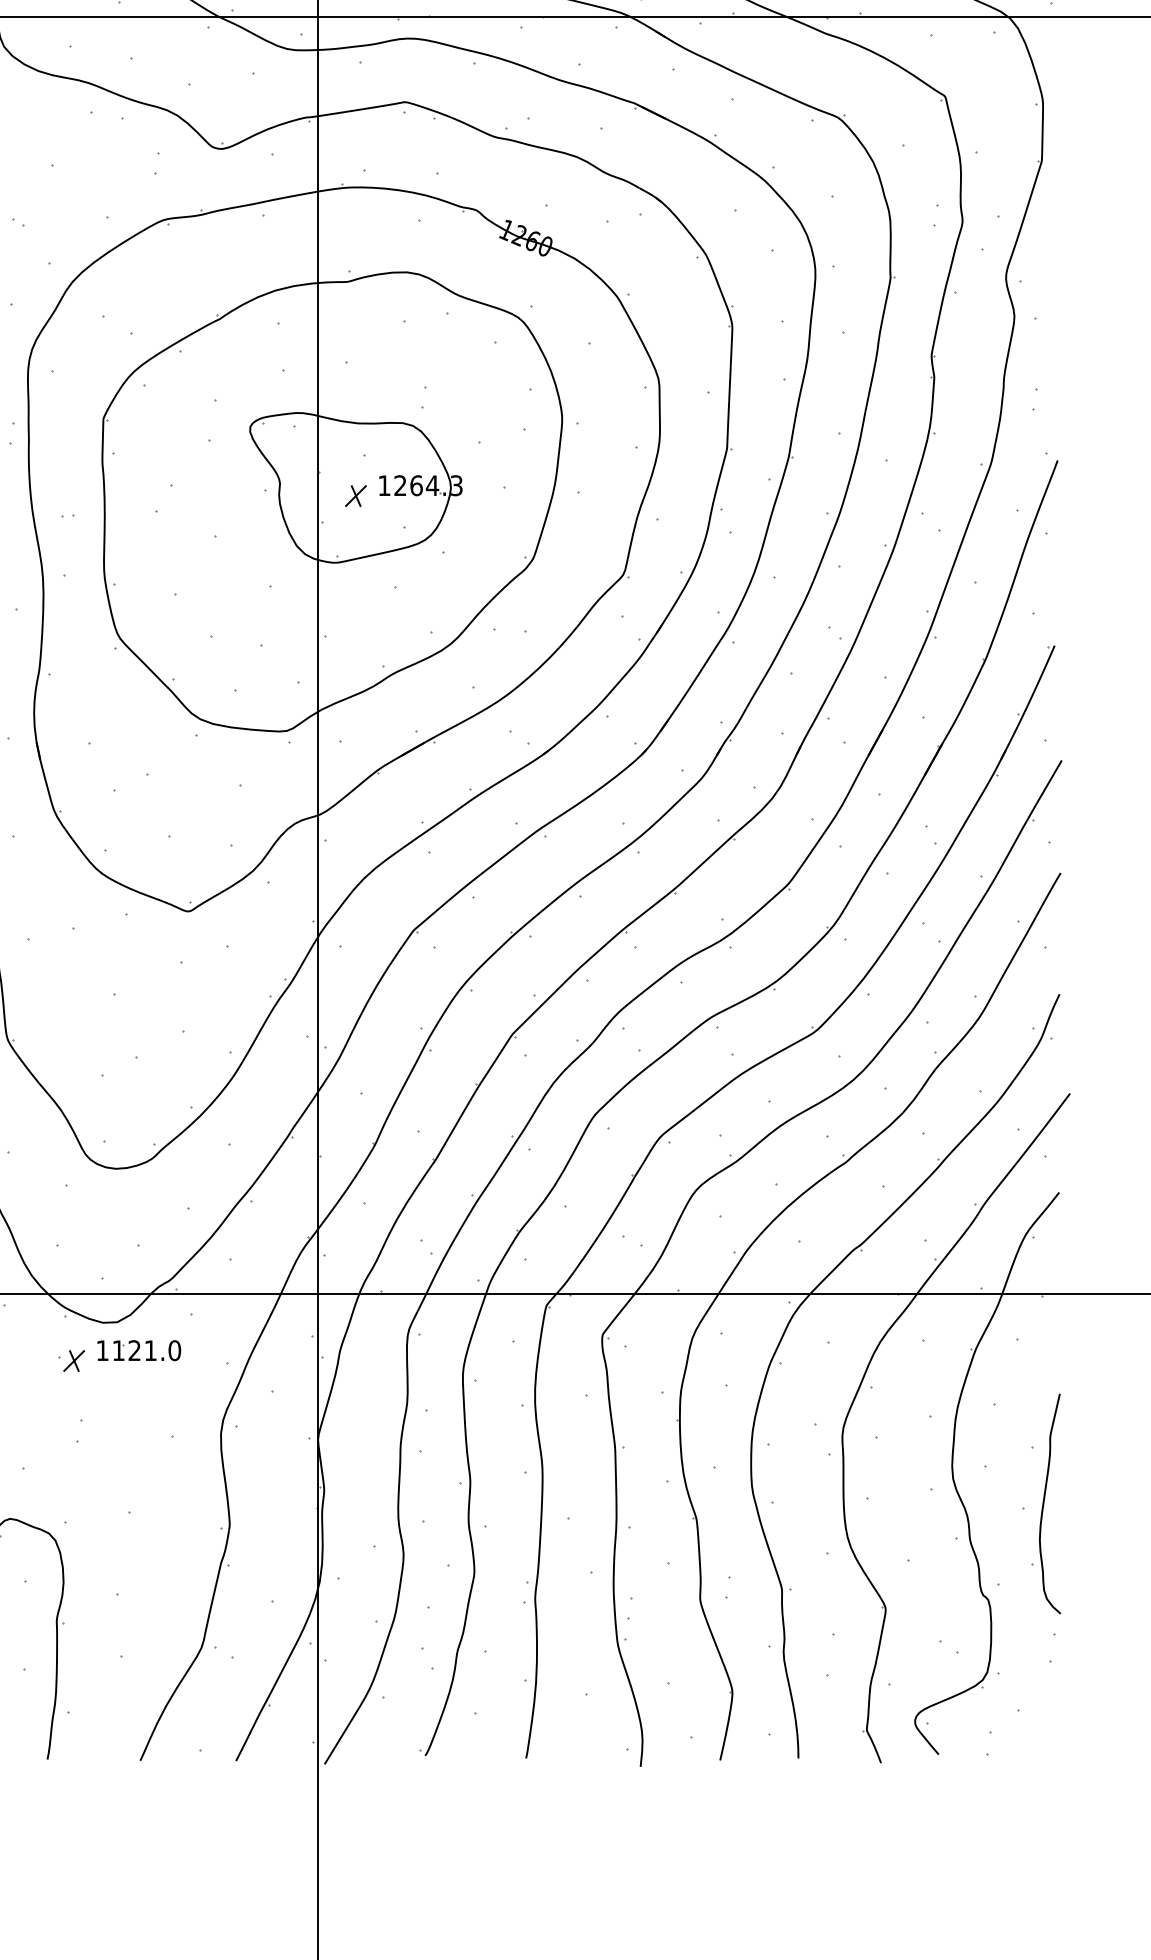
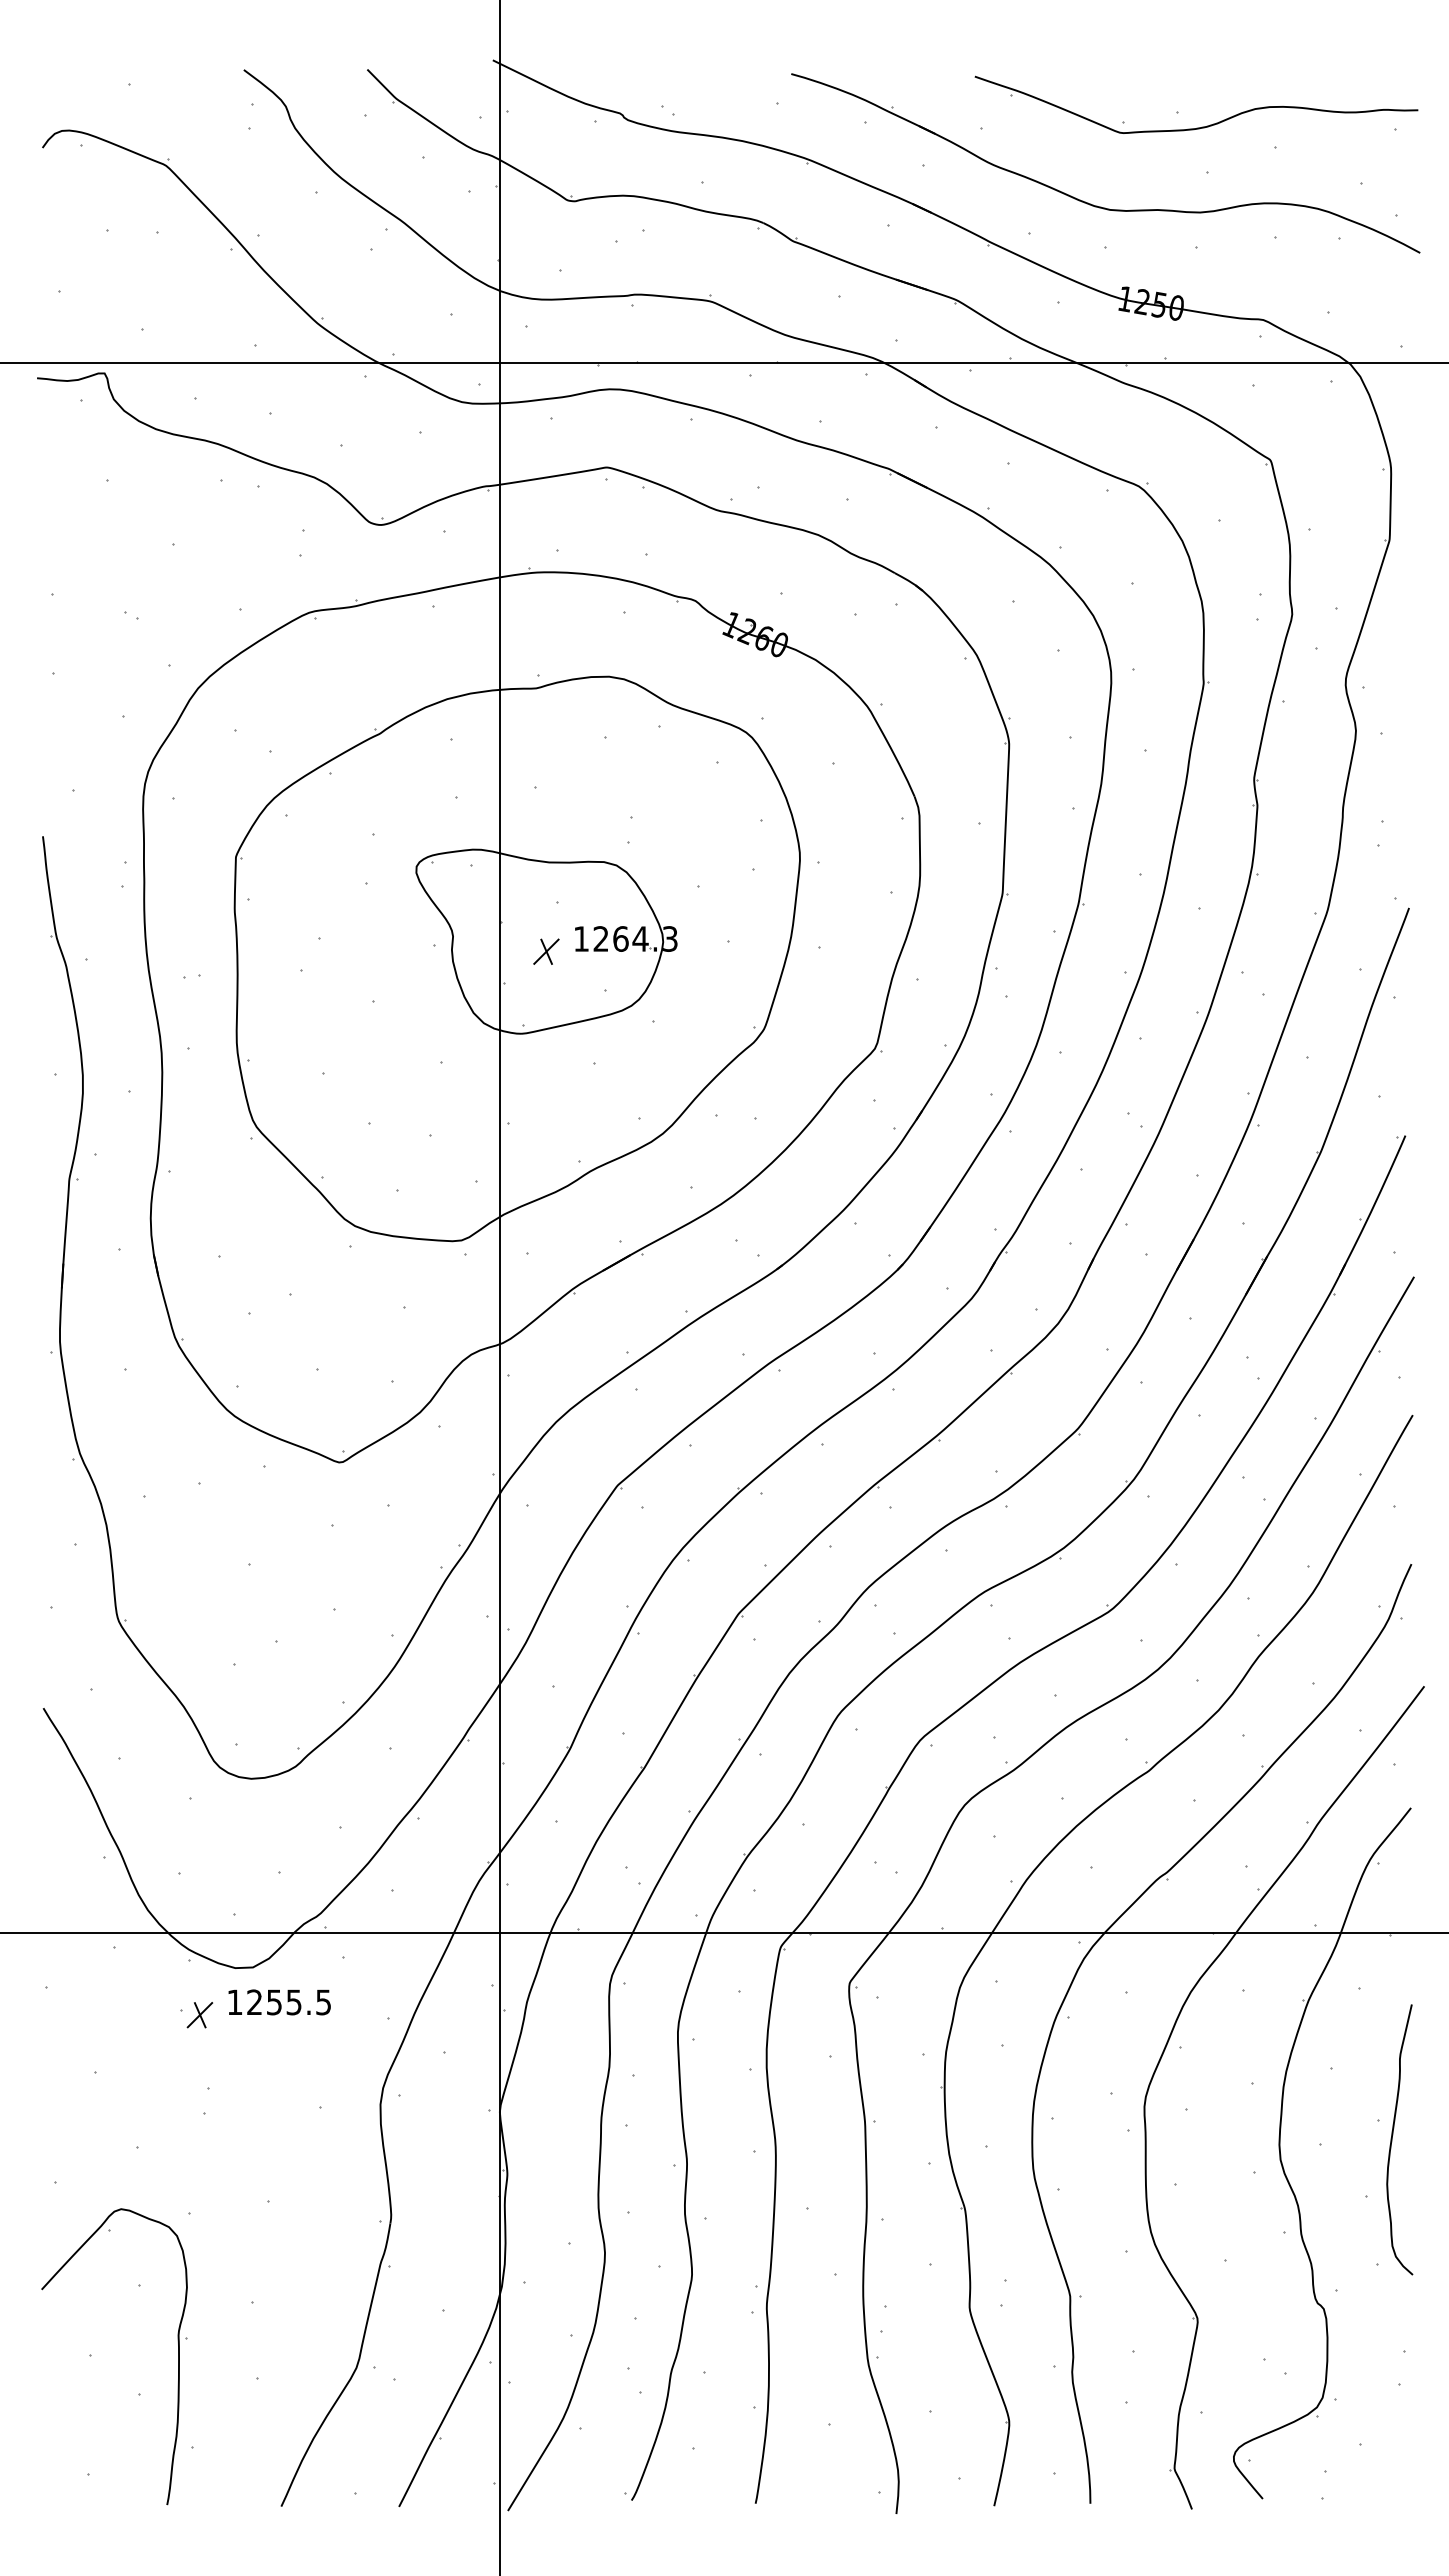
text: (146, 1350) -> (289, 2002), 1121.0 -> 1255.5
curve: (1044, 1503) -> (1392, 2139), moved

